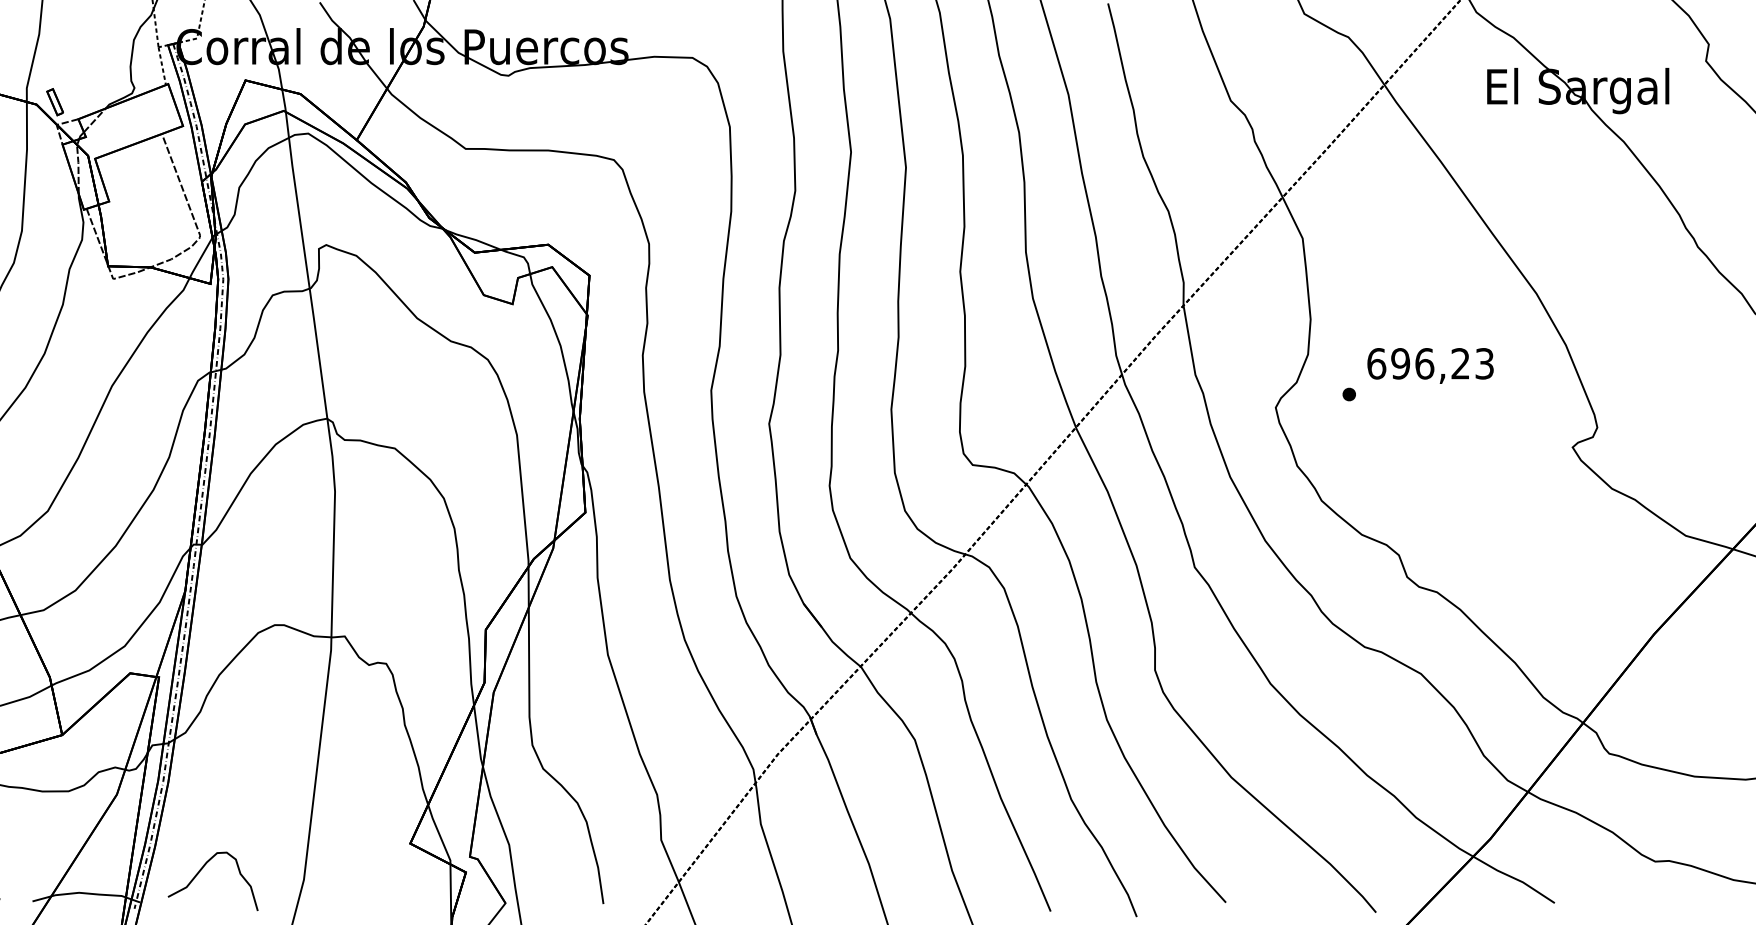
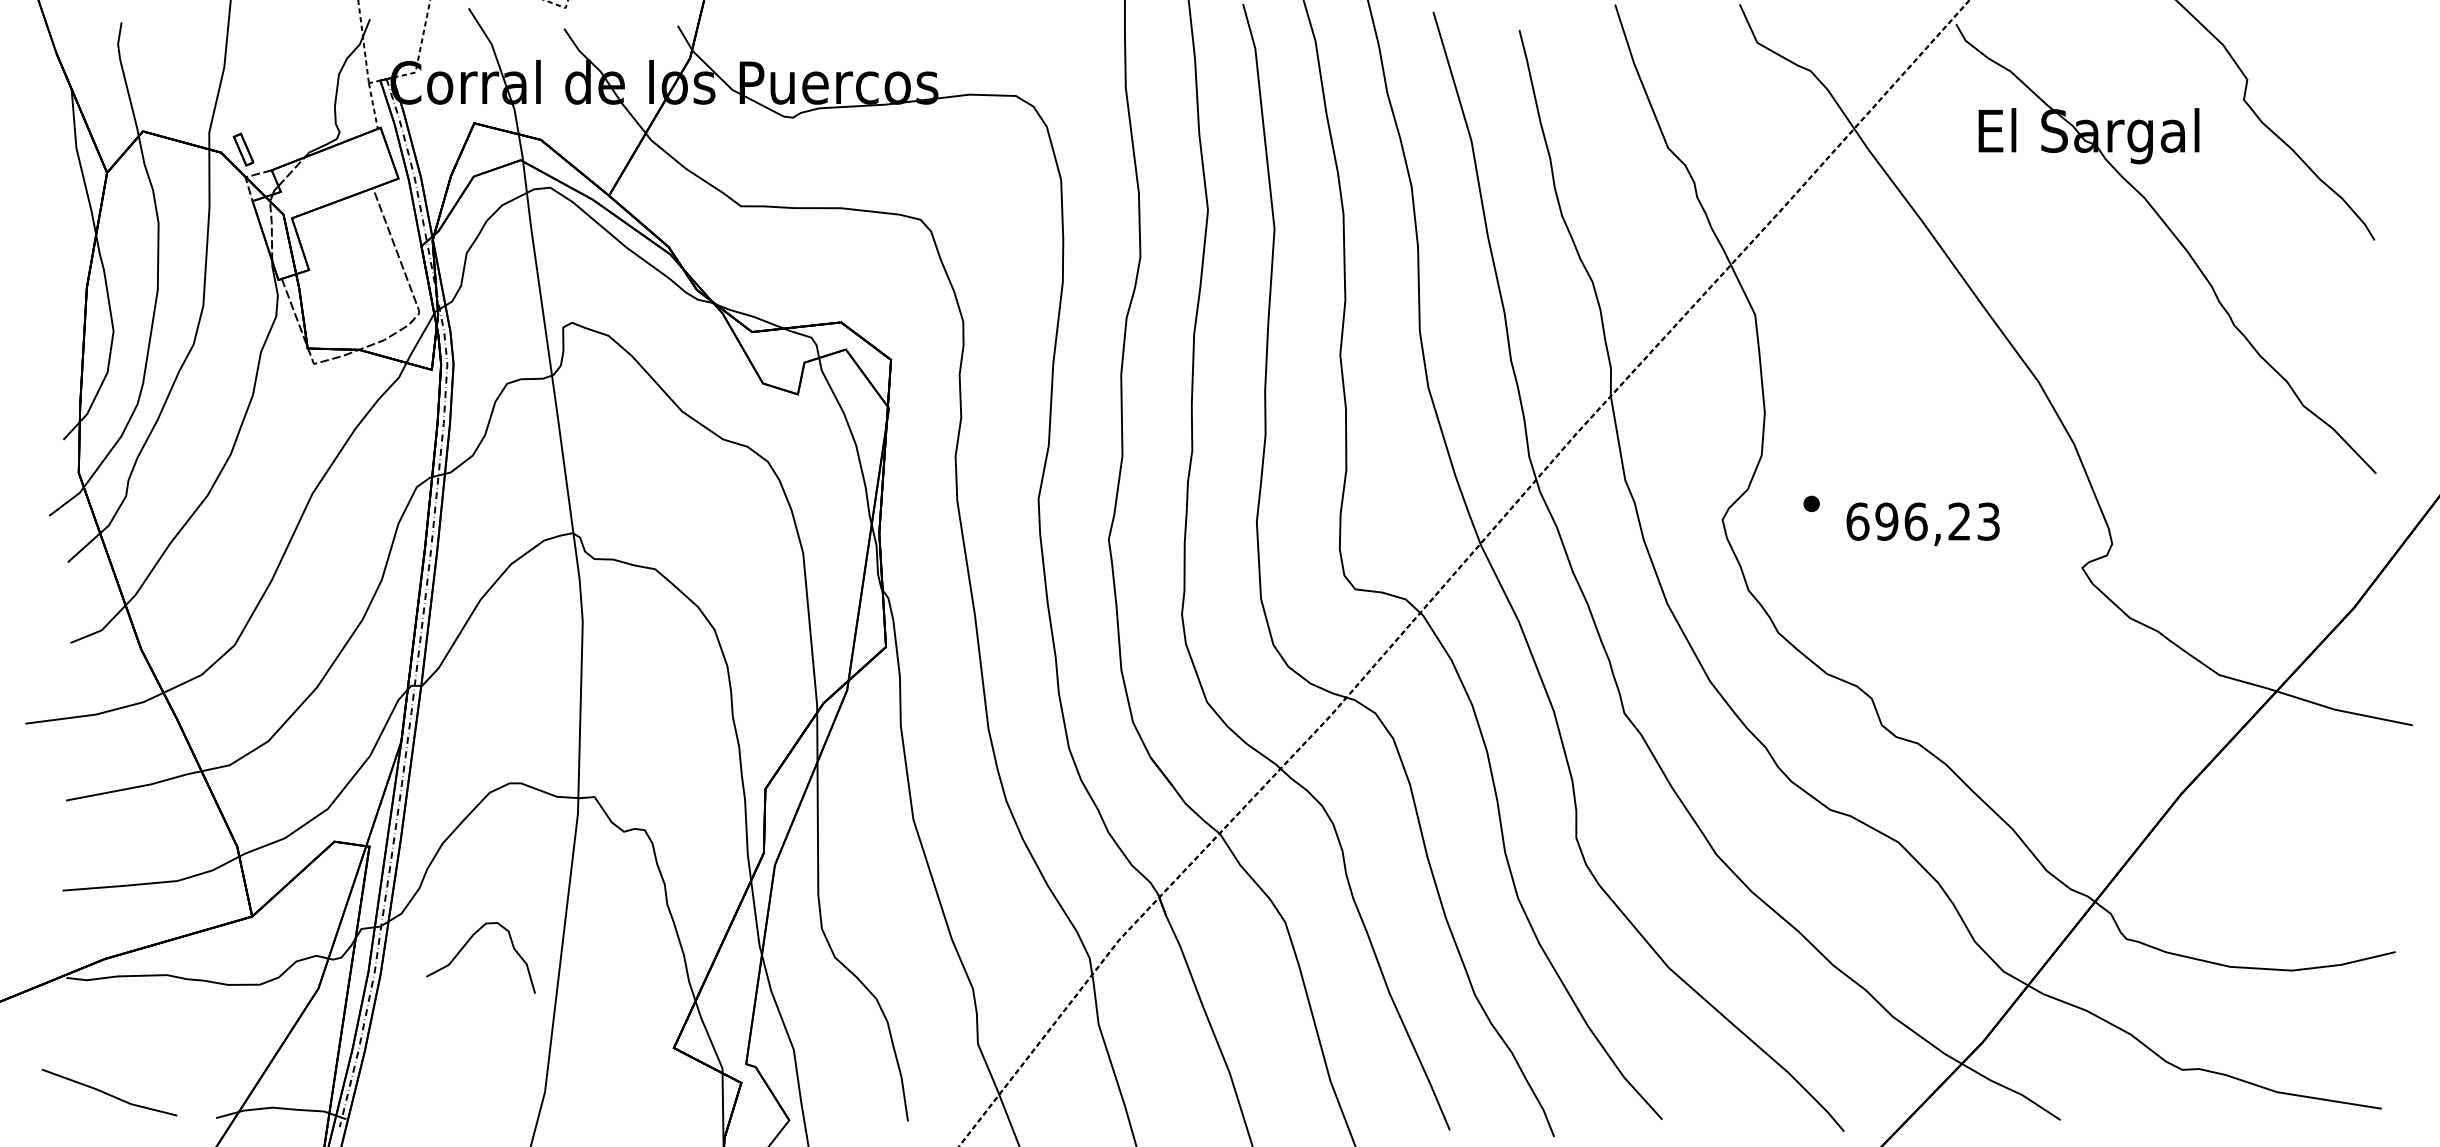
text: (1430, 366) -> (1922, 524), moved
curve: (200, 872) -> (465, 946), moved

